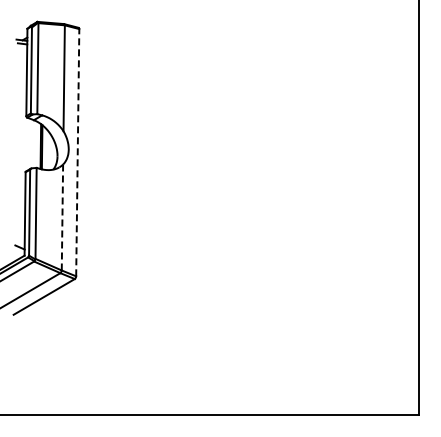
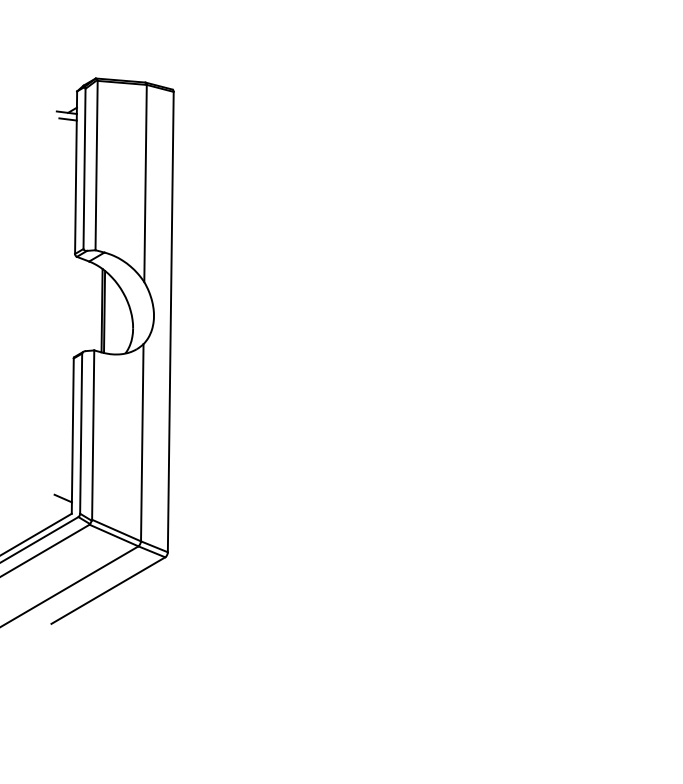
line: (77, 152) -> (170, 321), dashed -> solid
line: (62, 217) -> (142, 442), dashed -> solid

